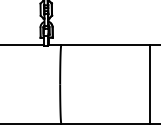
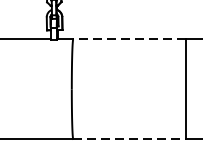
line: (105, 45) -> (129, 40), solid -> dashed
line: (106, 123) -> (130, 139), solid -> dashed

